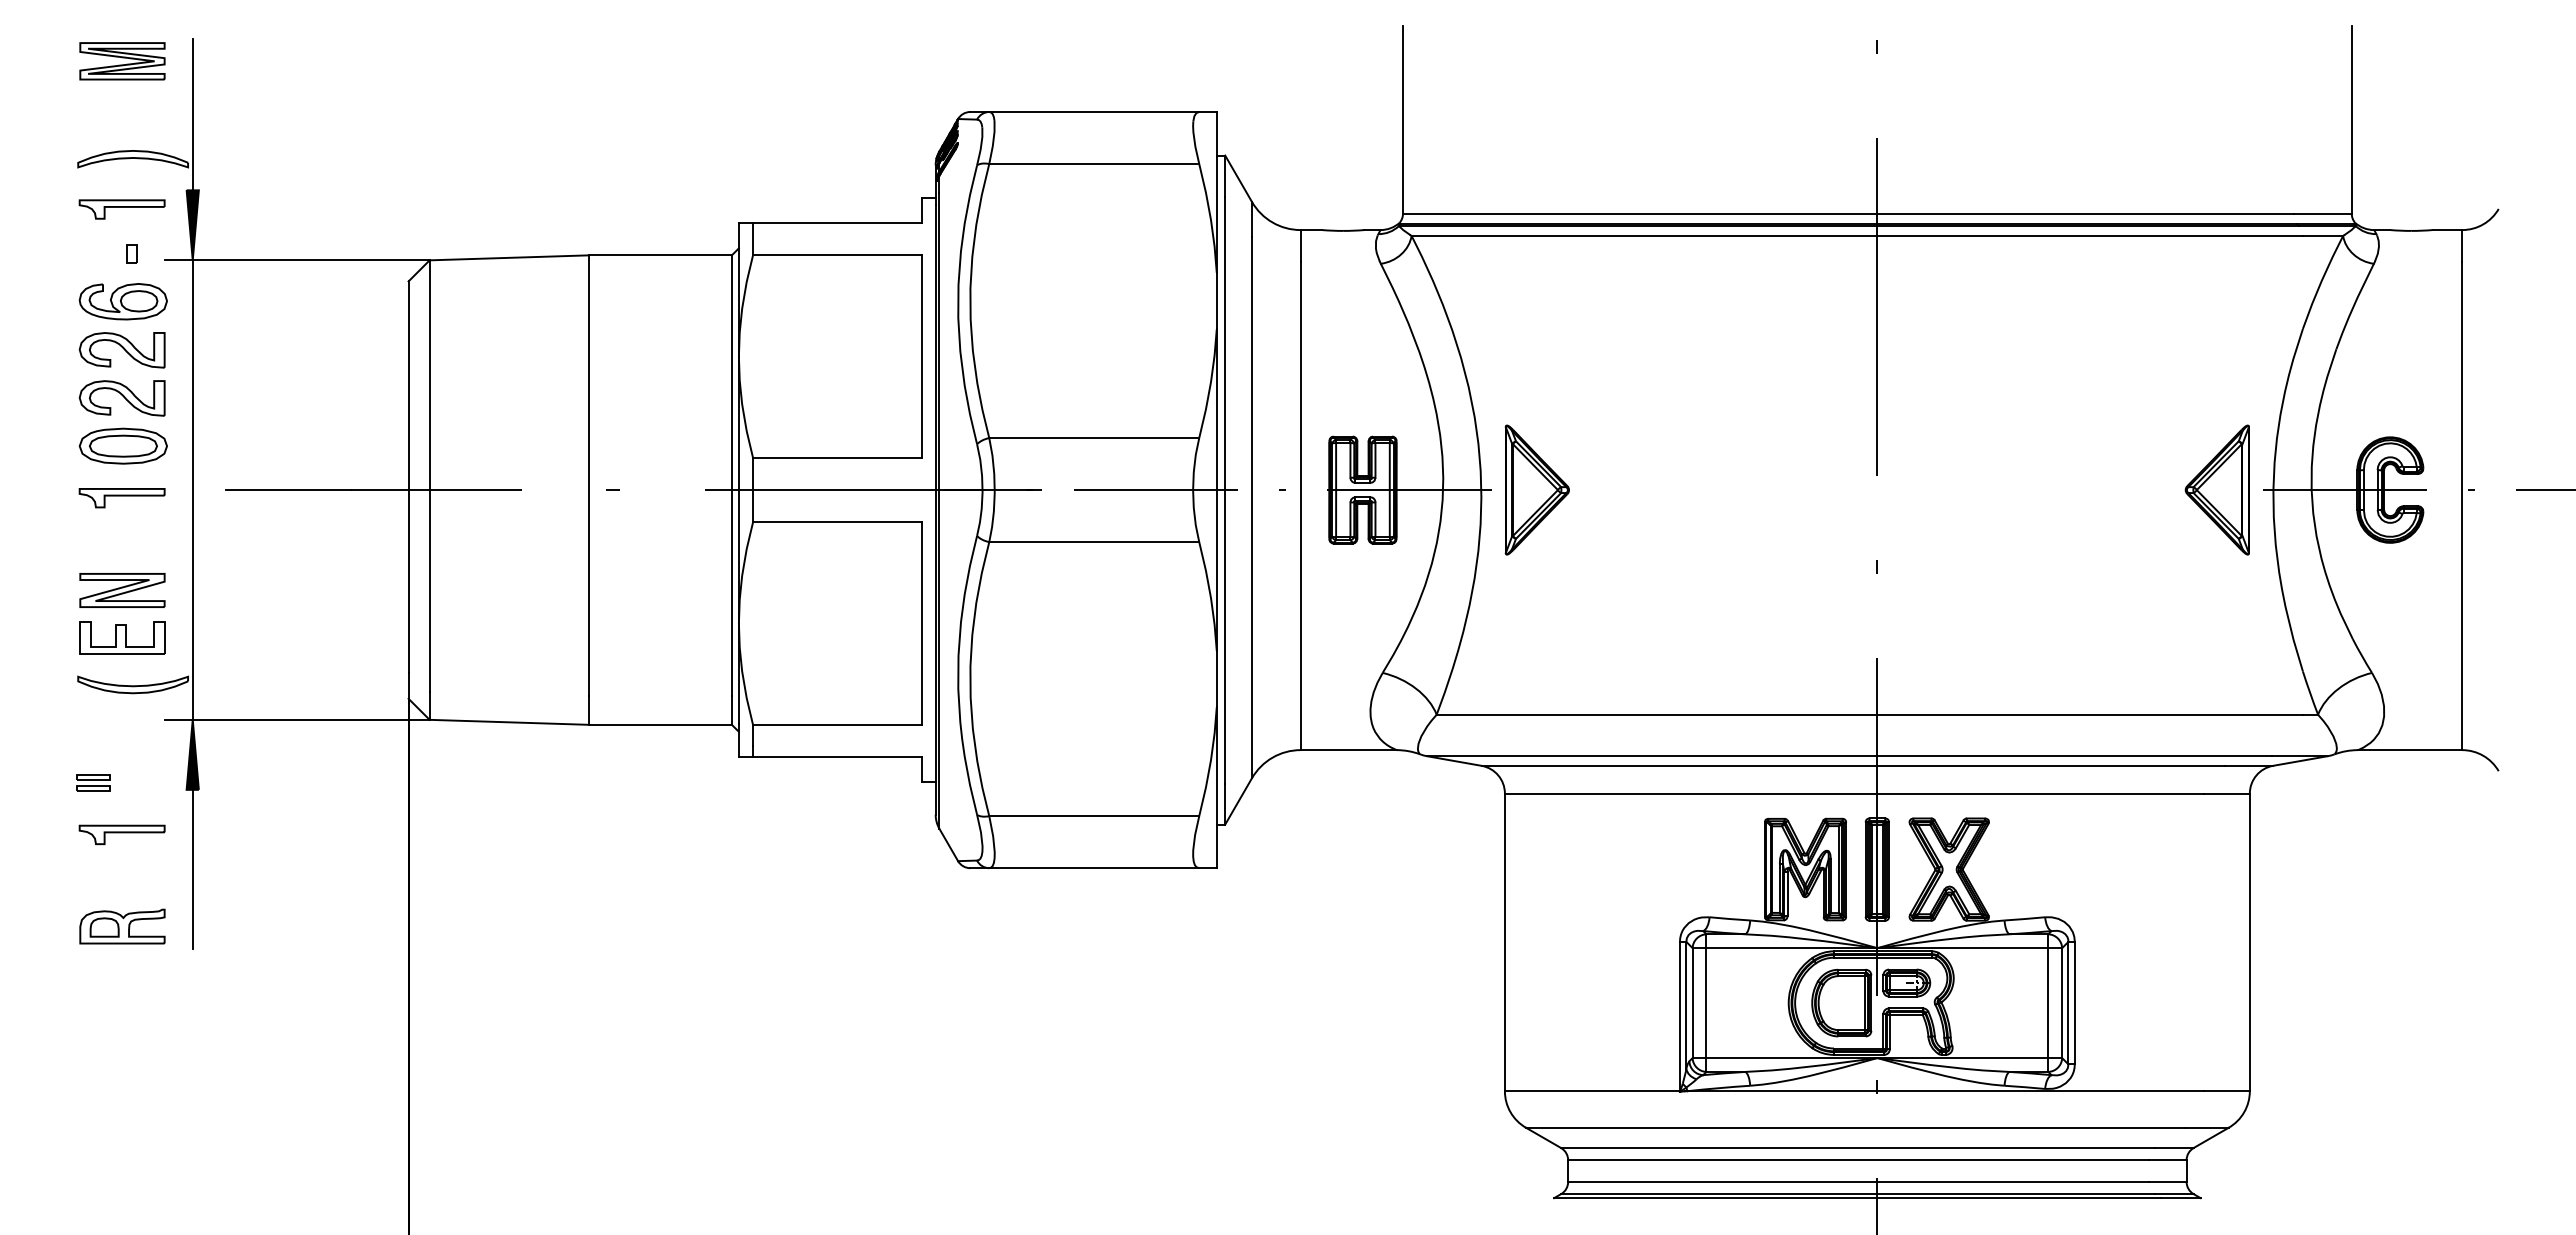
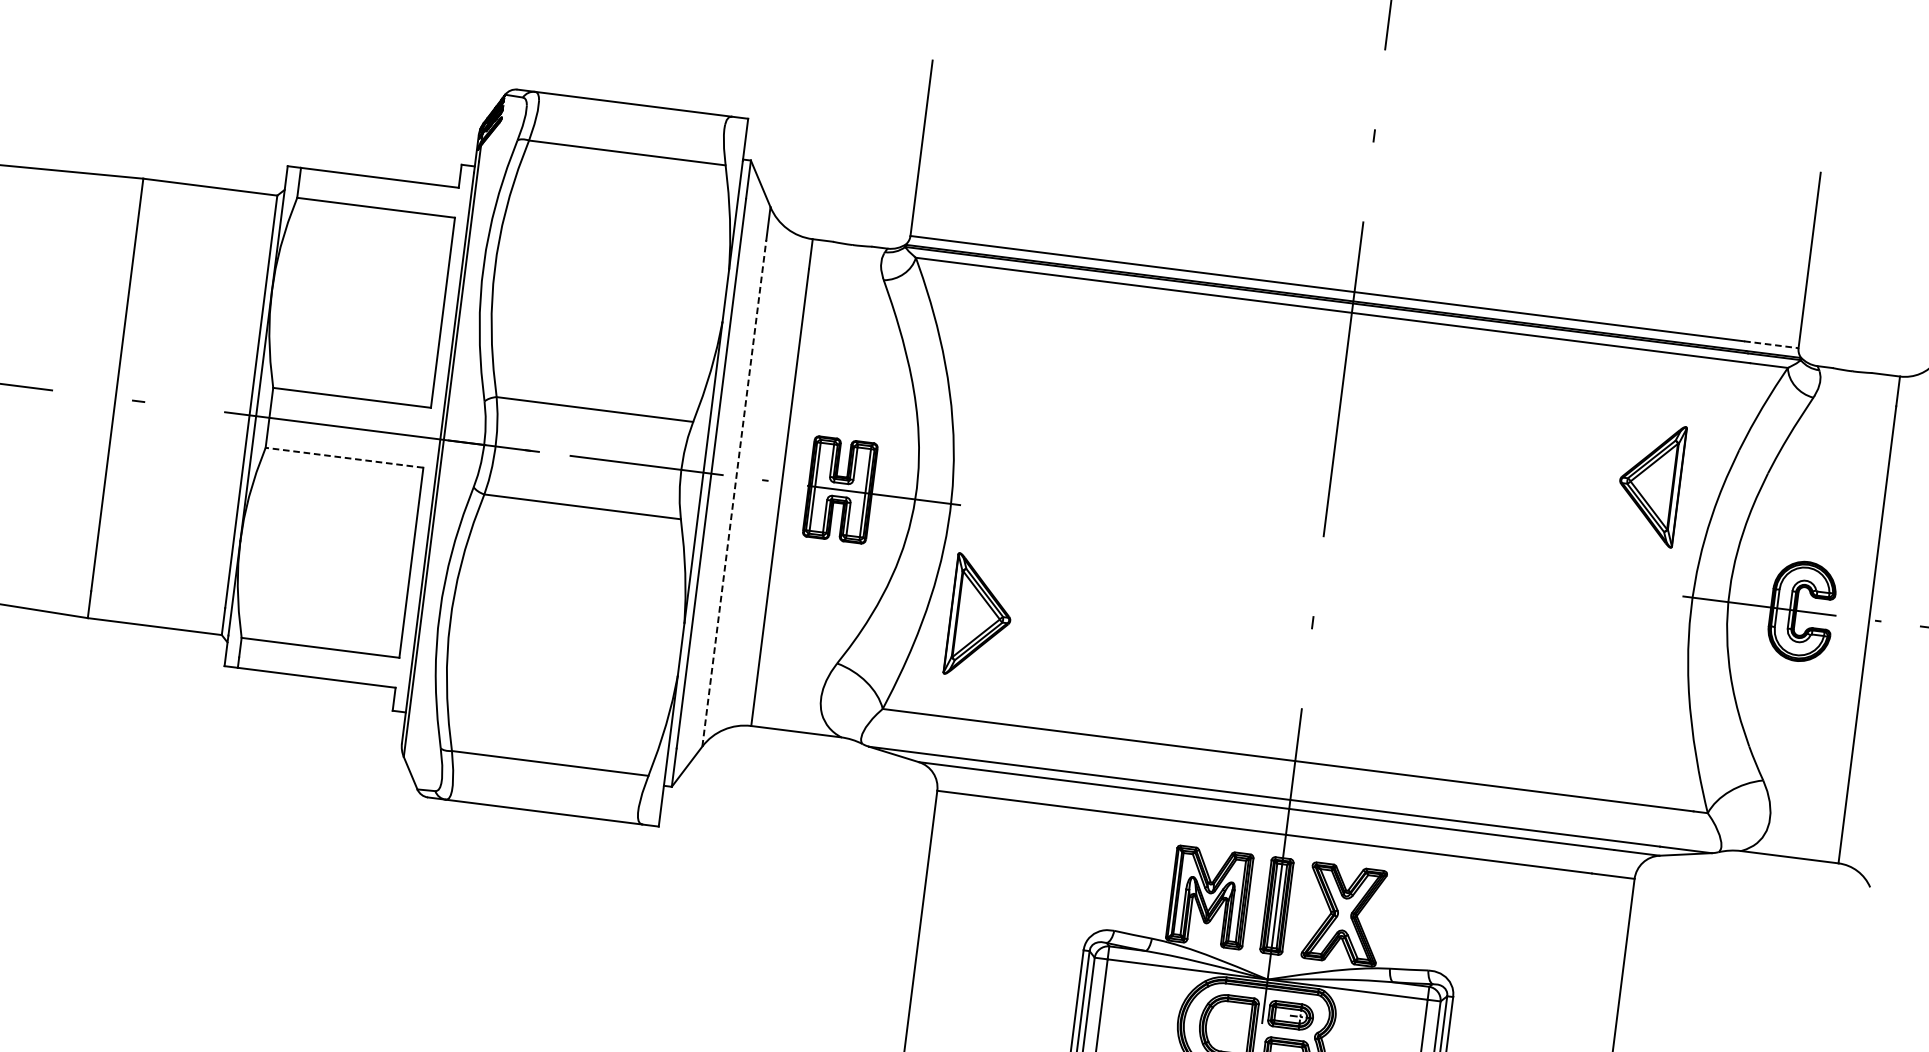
line: (2323, 213) -> (1772, 344), solid -> dashed
part: (1536, 489) -> (979, 616), moved
part: (2216, 489) -> (1649, 483), moved
line: (1251, 507) -> (733, 493), solid -> dashed
line: (836, 522) -> (343, 458), solid -> dashed

